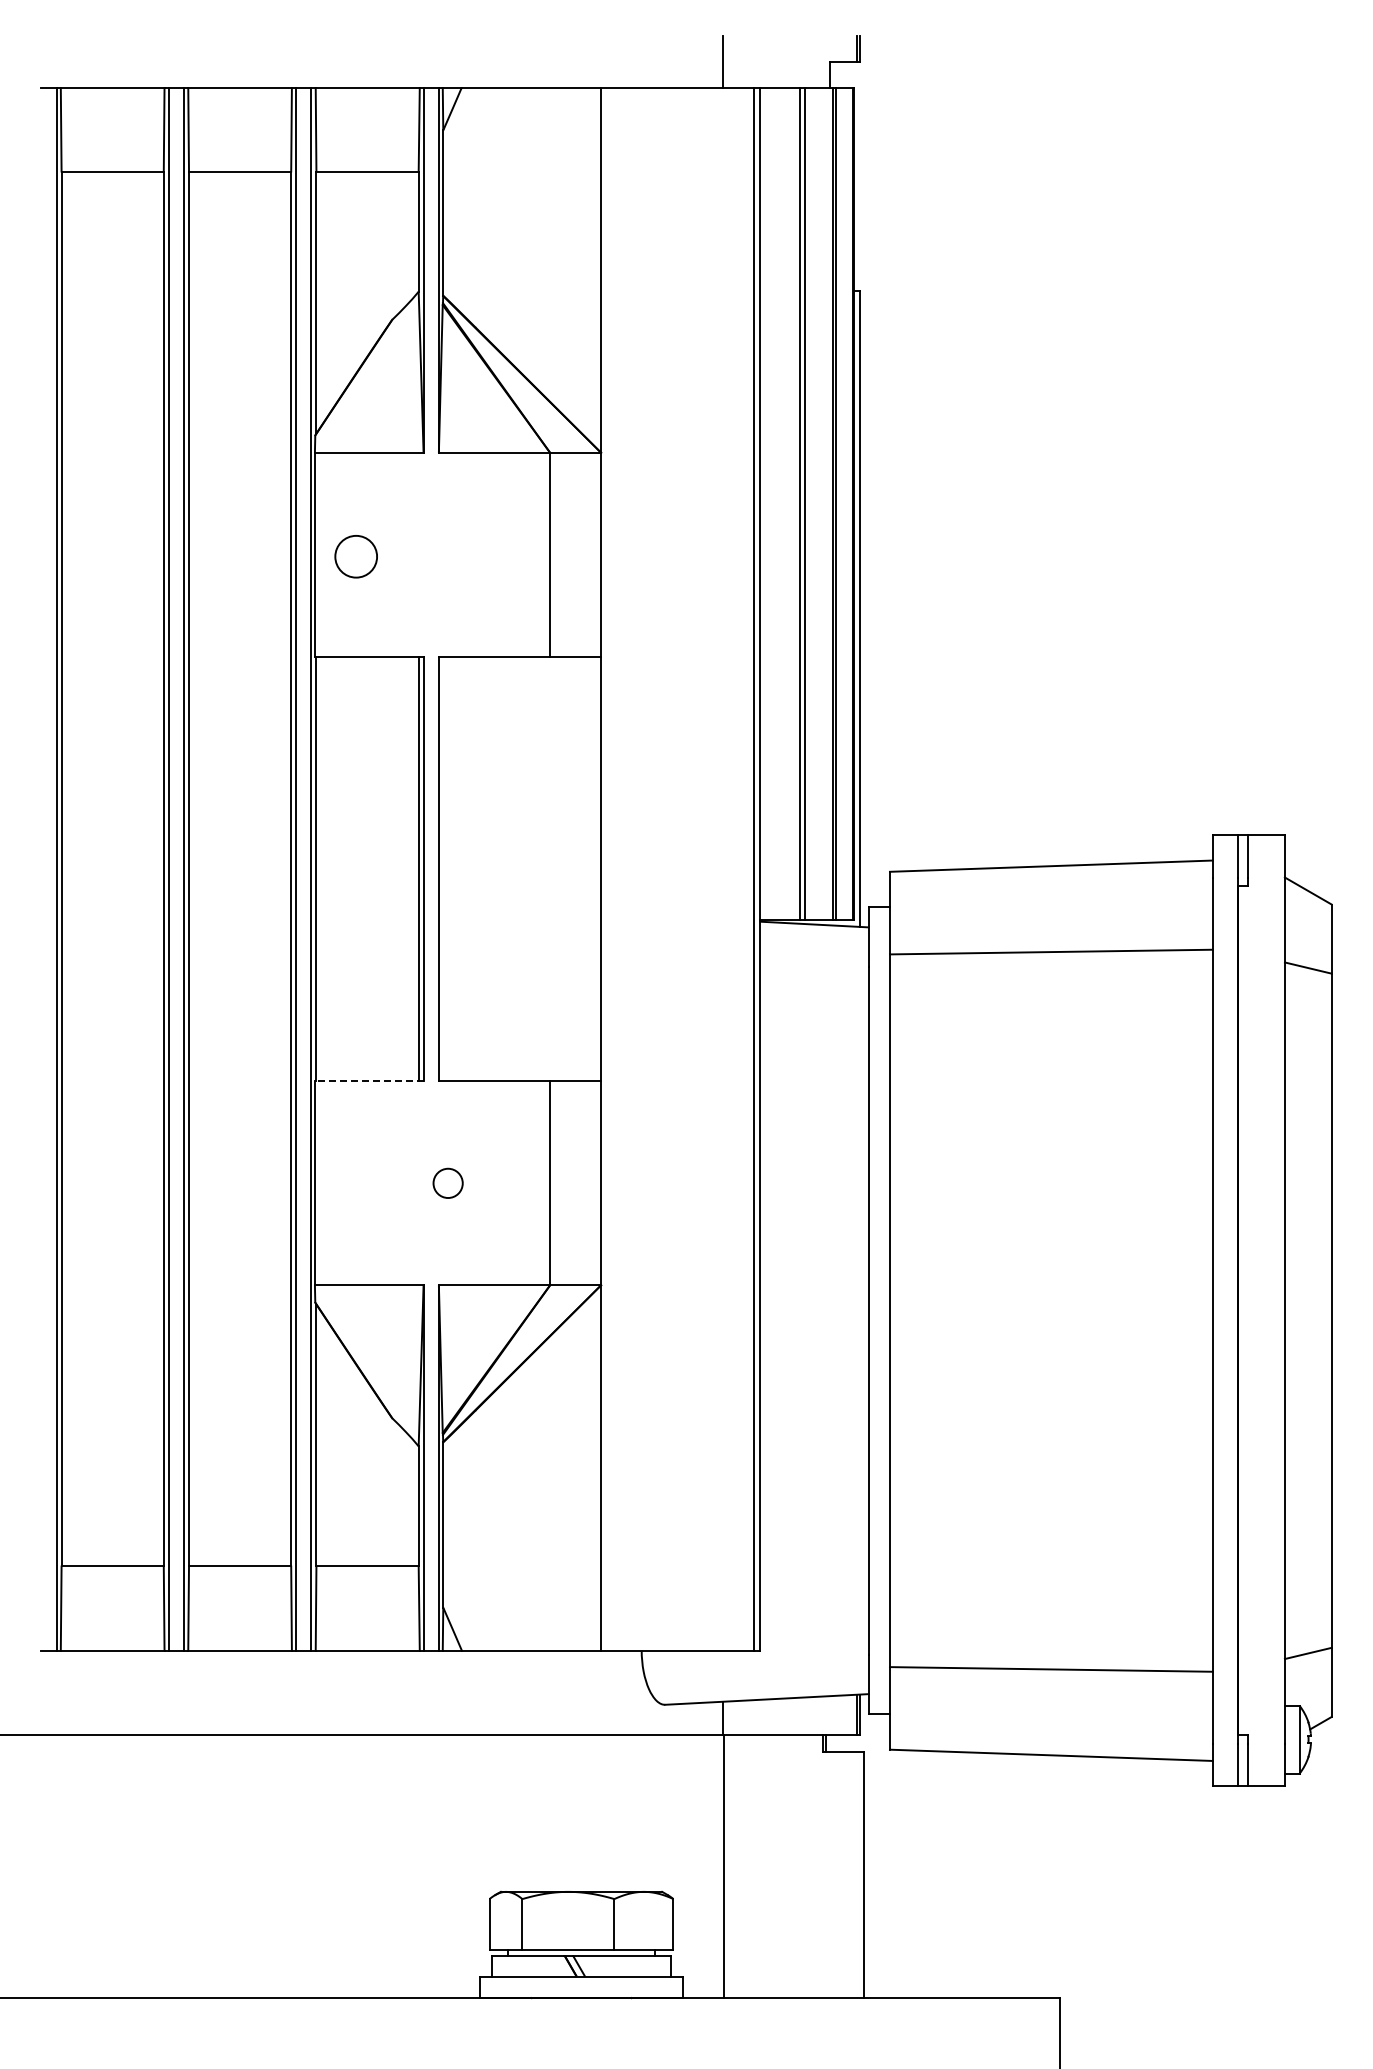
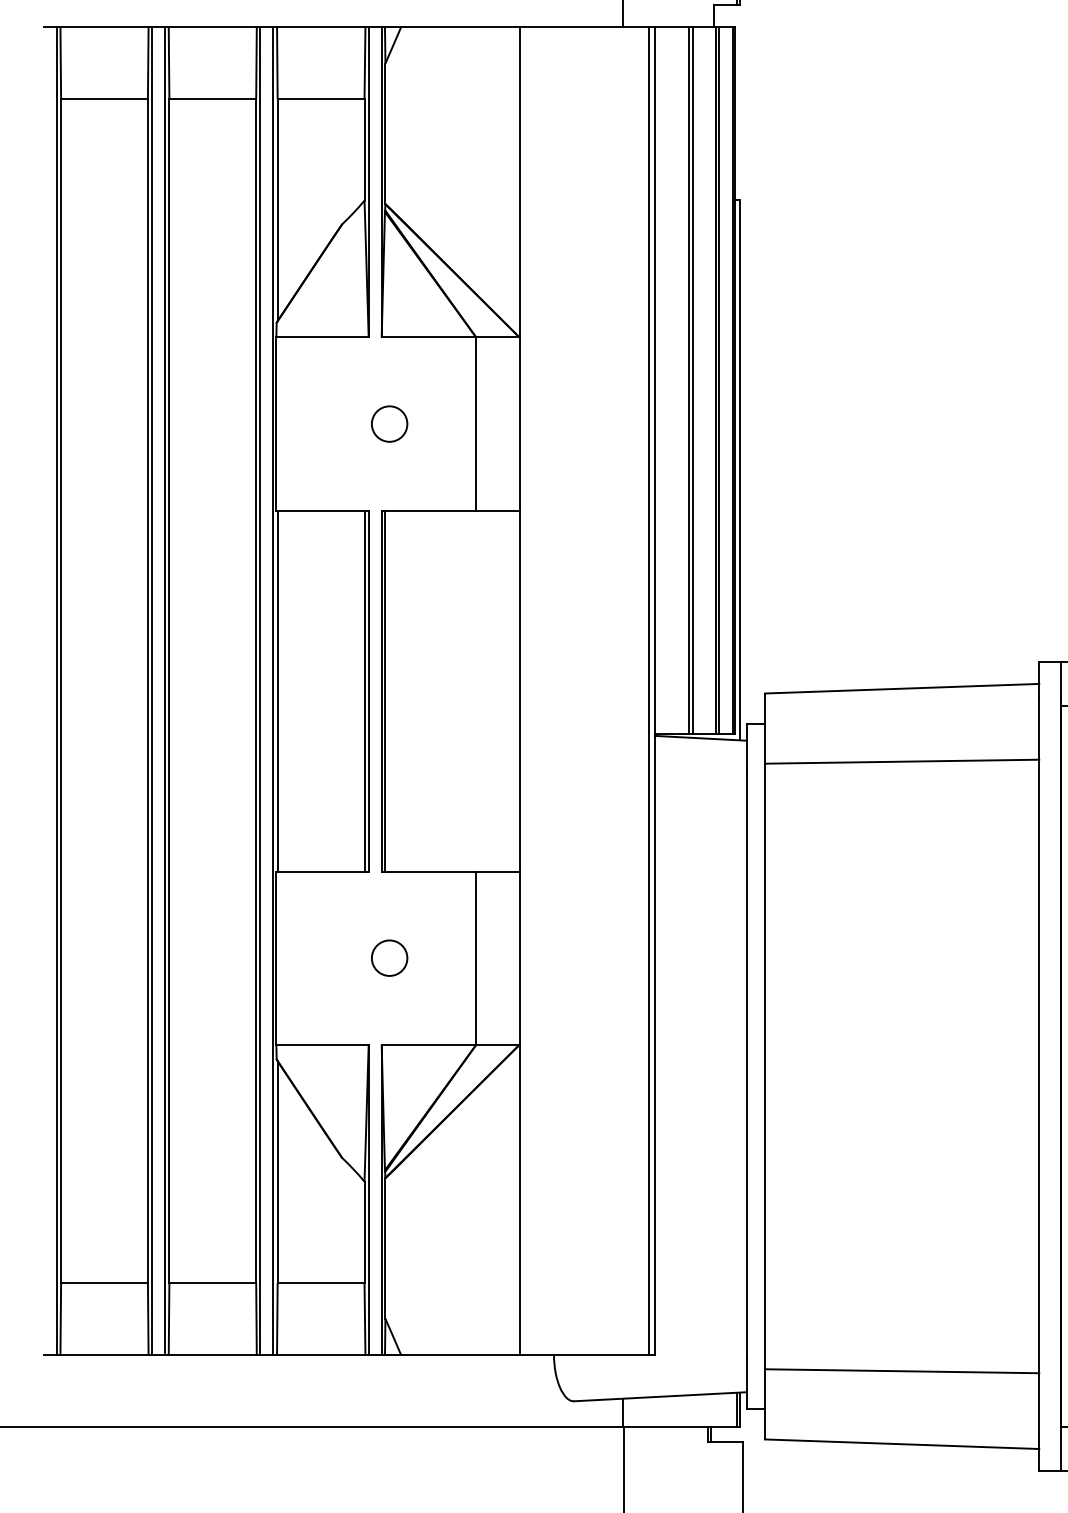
circle: (355, 556) -> (389, 423), moved
line: (443, 868) -> (385, 690), added
line: (368, 1081) -> (321, 871), dashed -> solid
circle: (447, 1183) -> (389, 958), size x1.43

